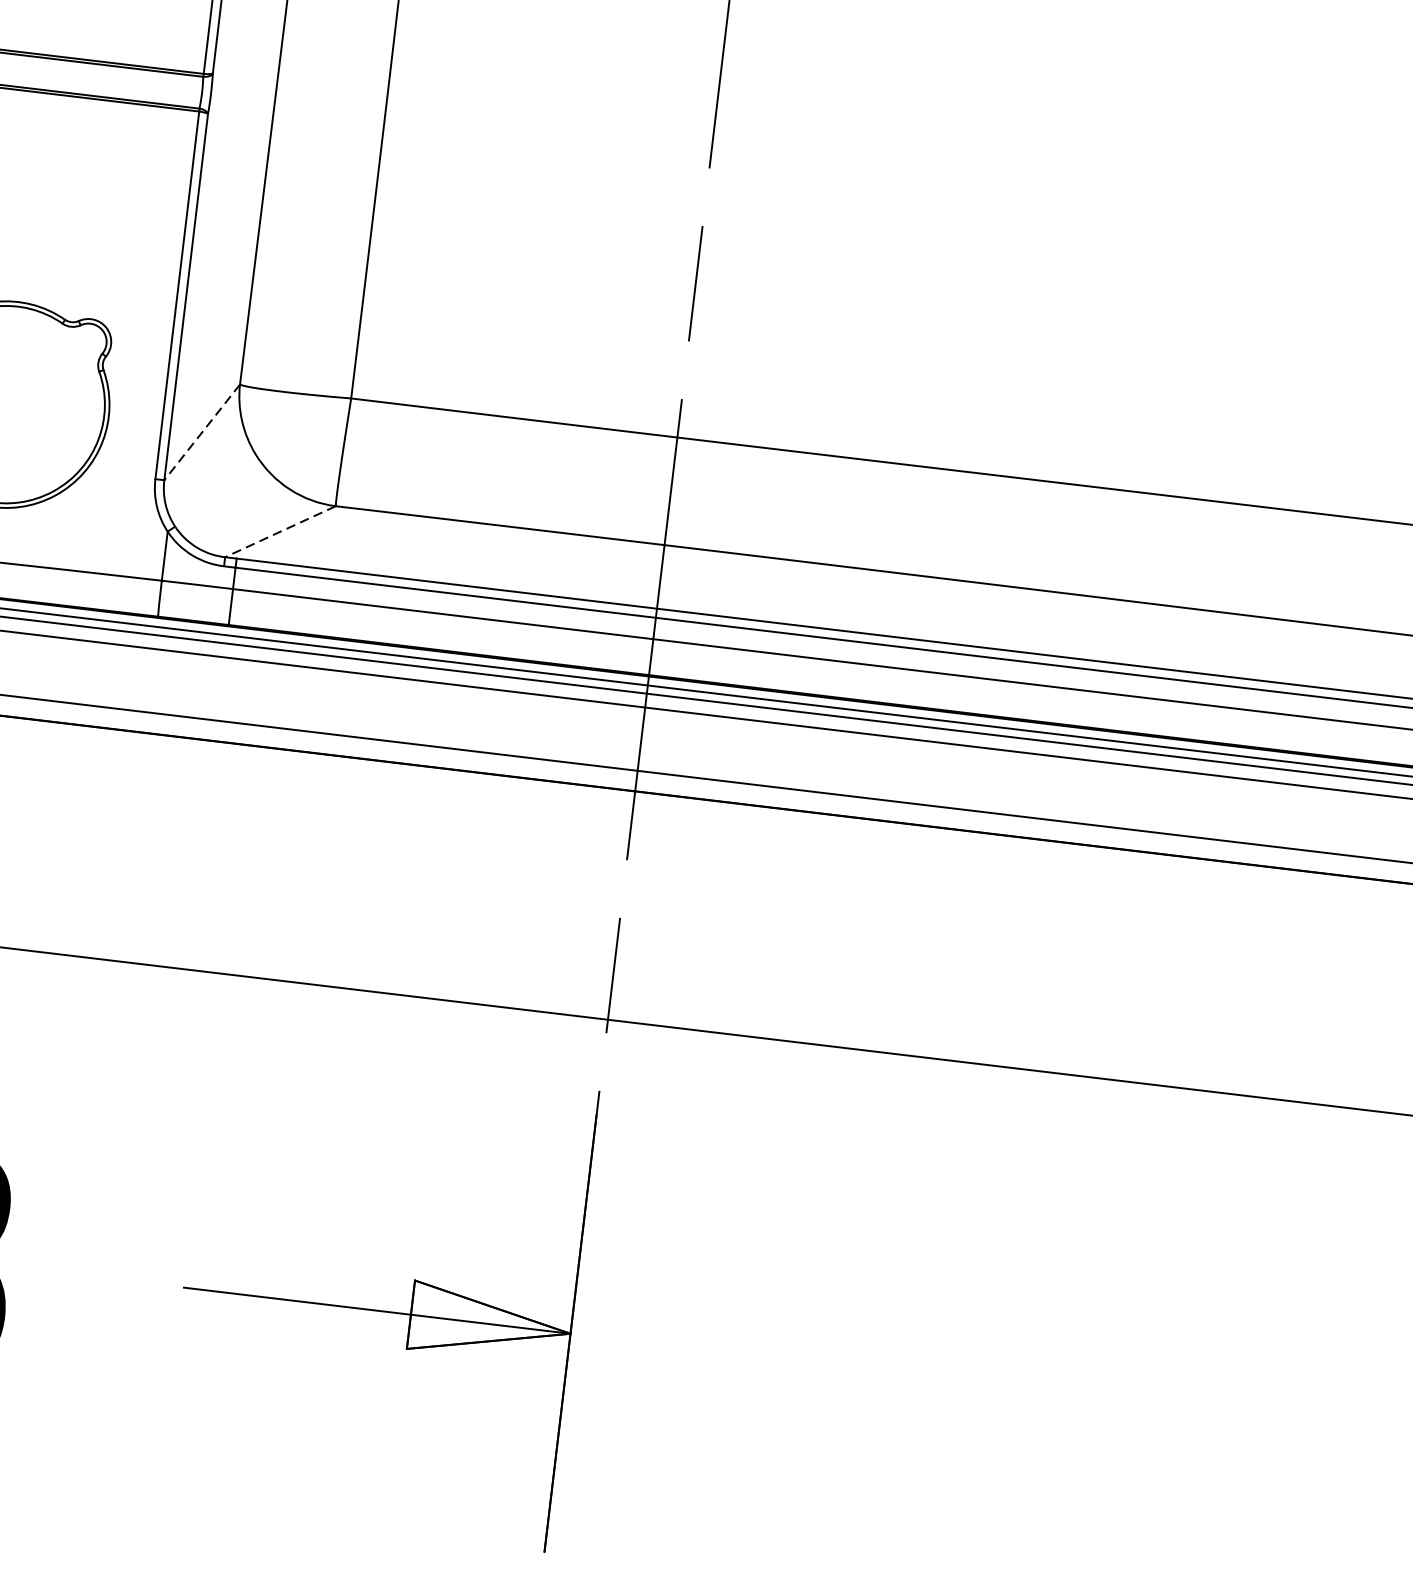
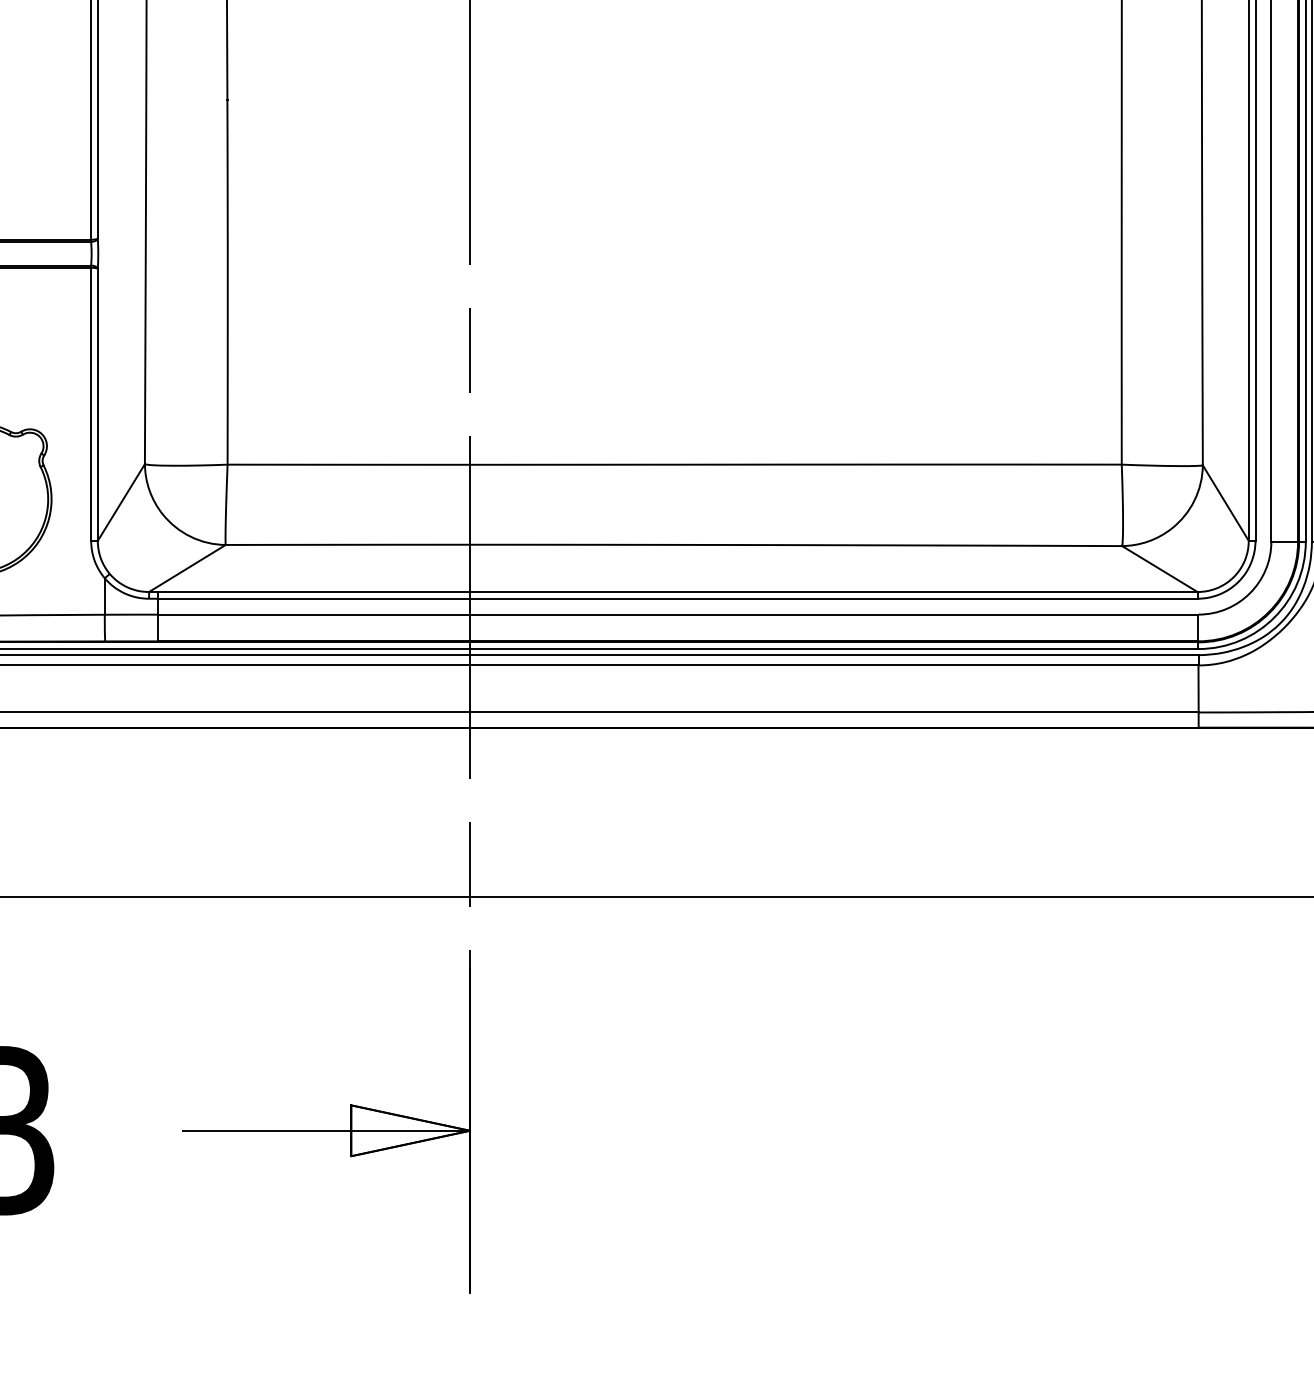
line: (202, 432) -> (121, 502), dashed -> solid
line: (280, 531) -> (187, 568), dashed -> solid

